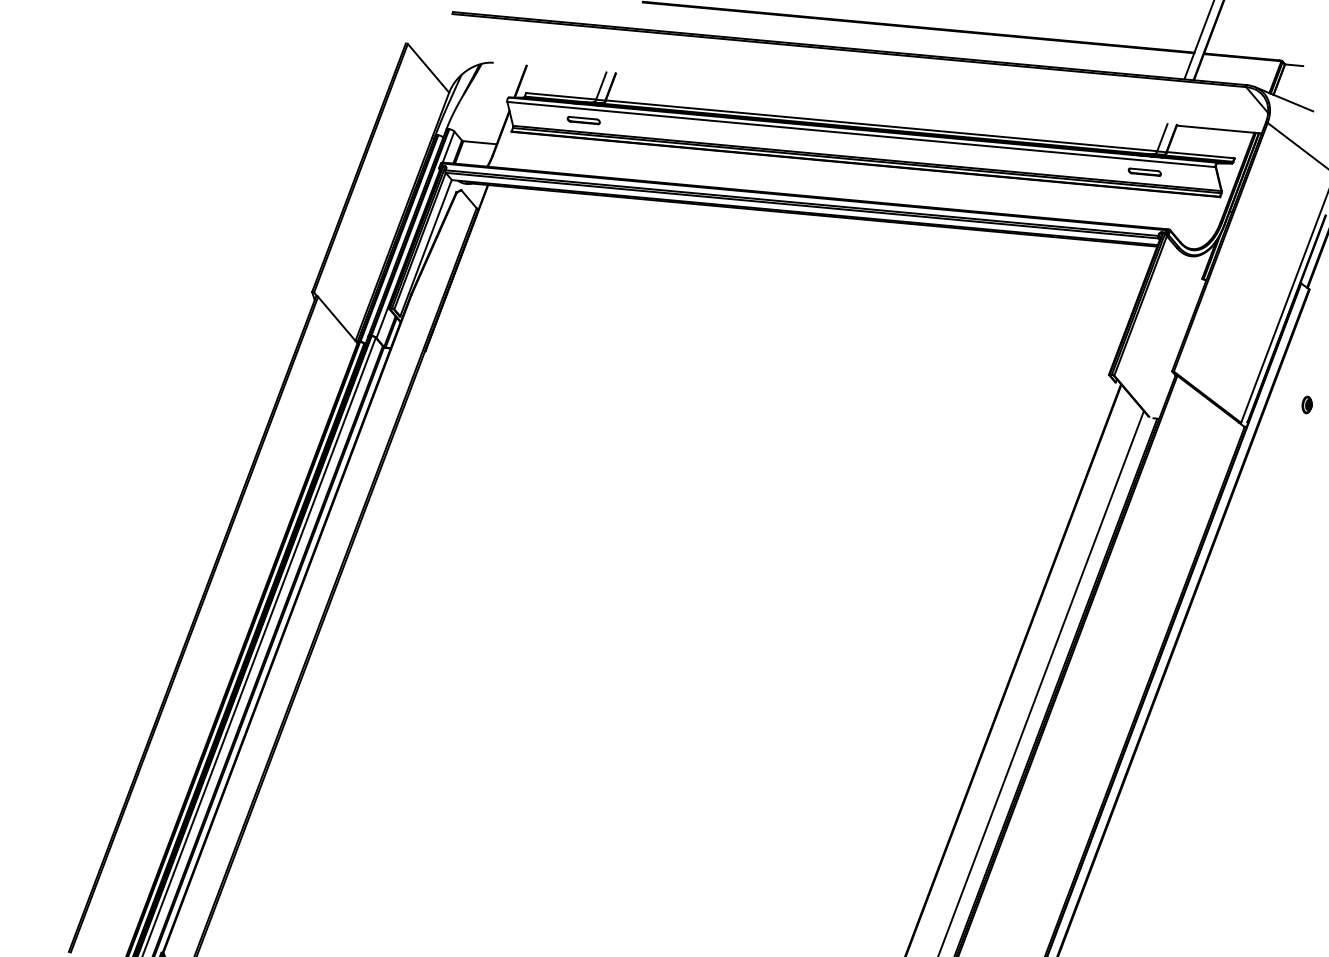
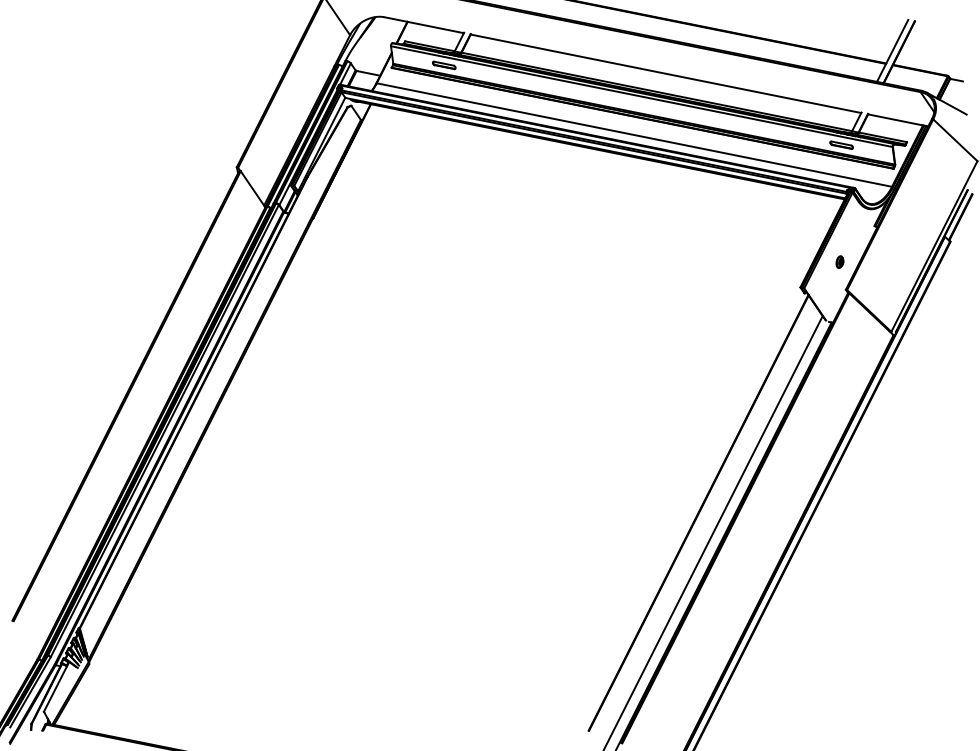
line: (549, 68) -> (423, 25), added
line: (890, 99) -> (665, 73), added
line: (856, 187) -> (634, 134), added
part: (1306, 404) -> (839, 261), moved

